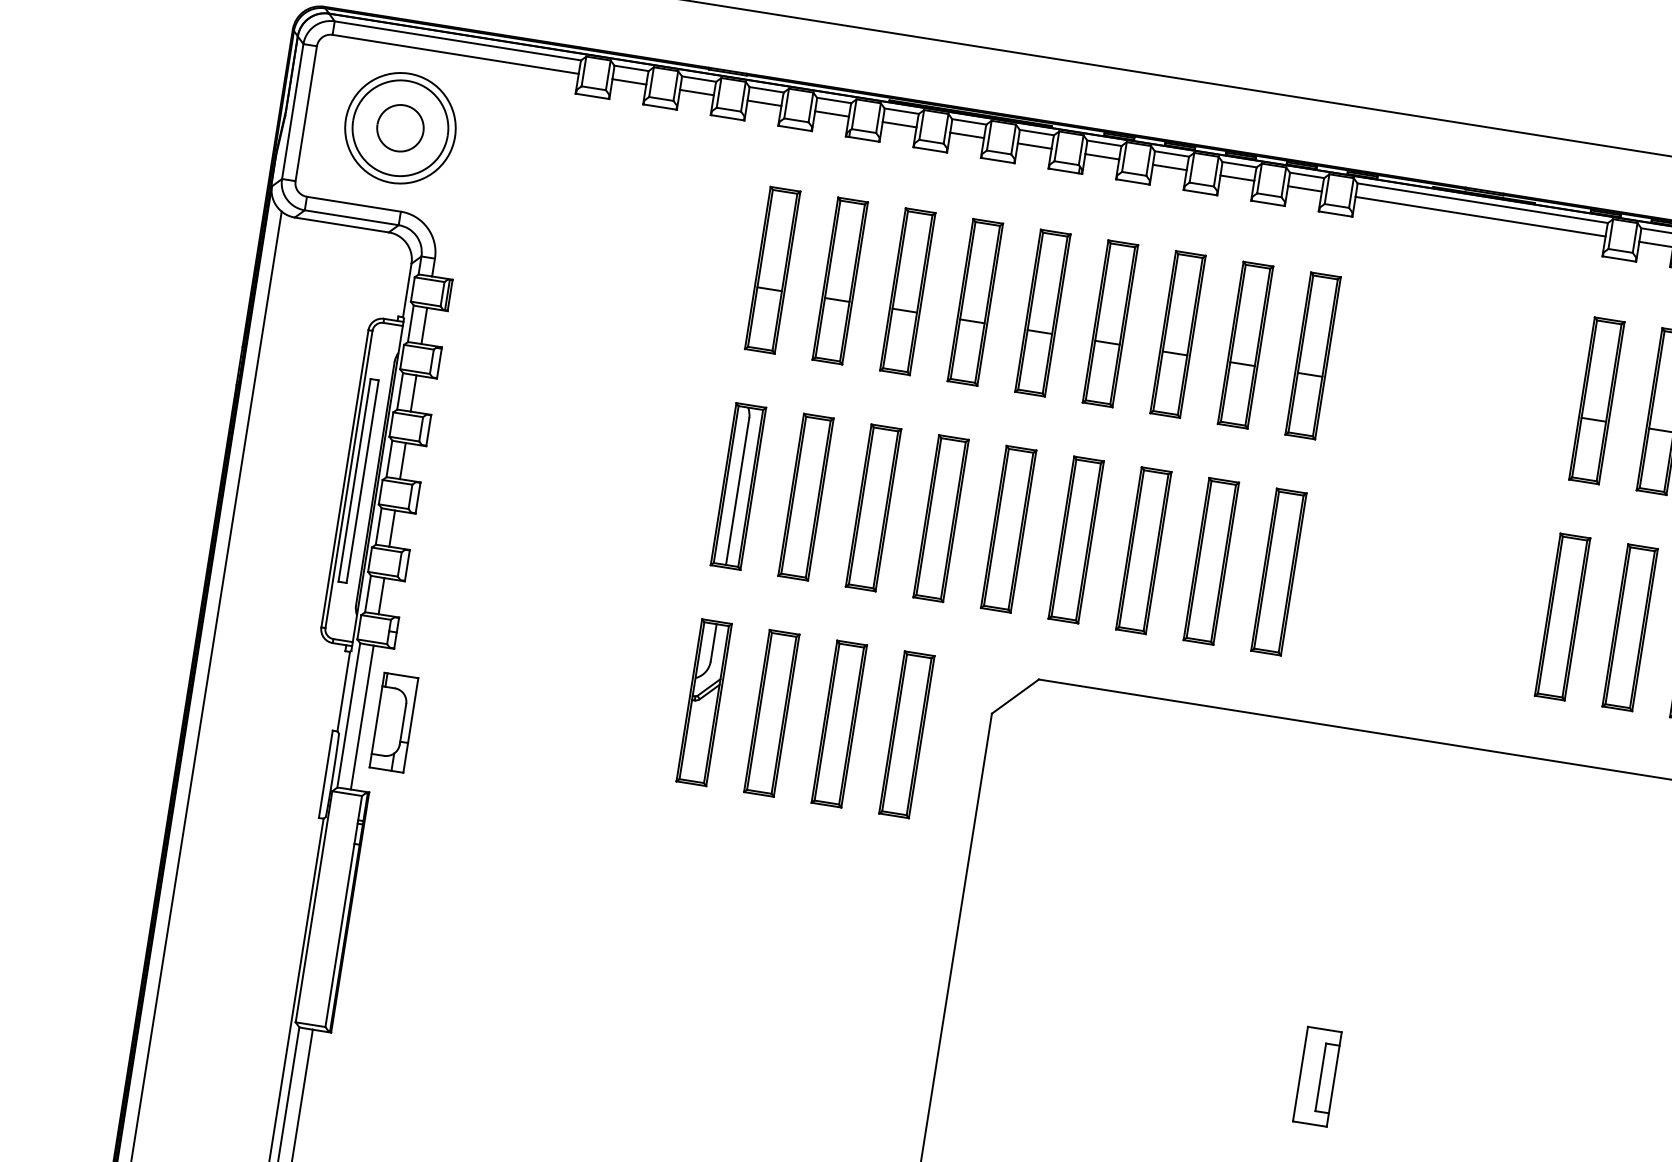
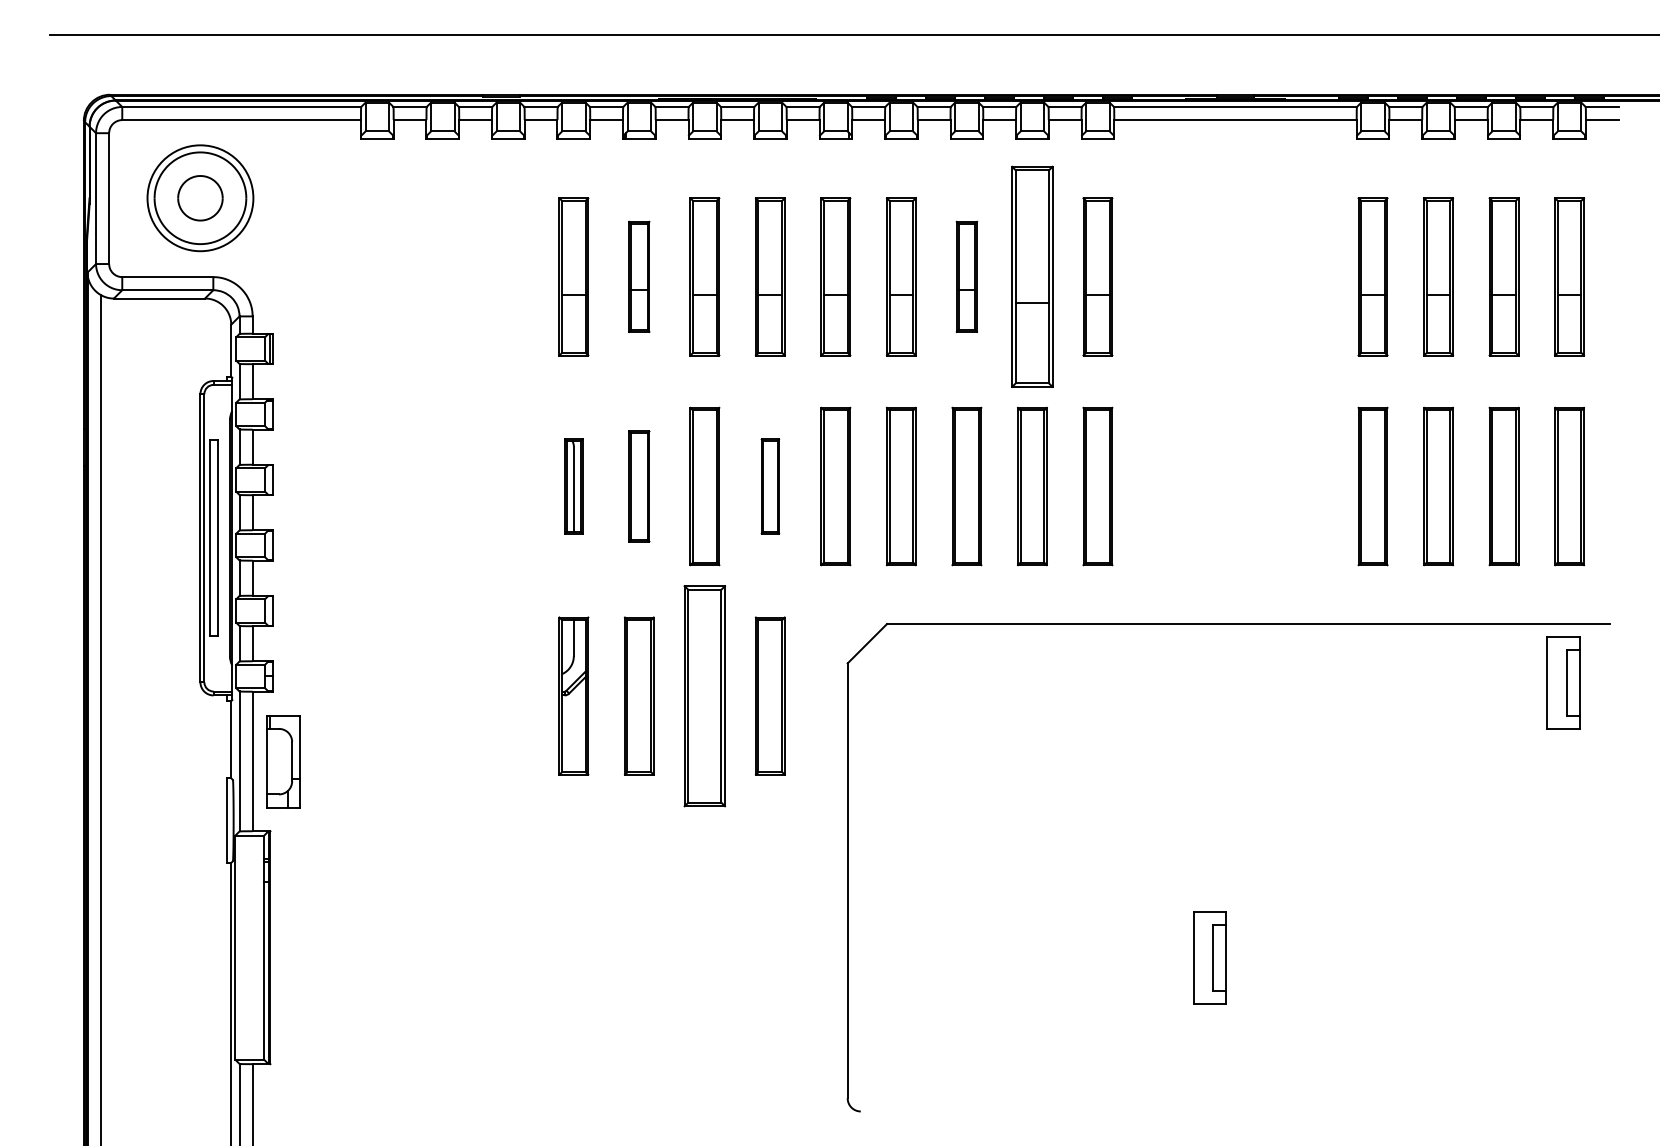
part: (839, 280) -> (638, 276), size x0.7
part: (1177, 334) -> (966, 276), size x0.7
part: (1245, 344) -> (1032, 276), size x1.4
part: (738, 486) -> (573, 486), size x0.6
part: (805, 497) -> (638, 486), size x0.7
part: (941, 518) -> (770, 486), size x0.6
part: (839, 723) -> (704, 695), size x1.4

